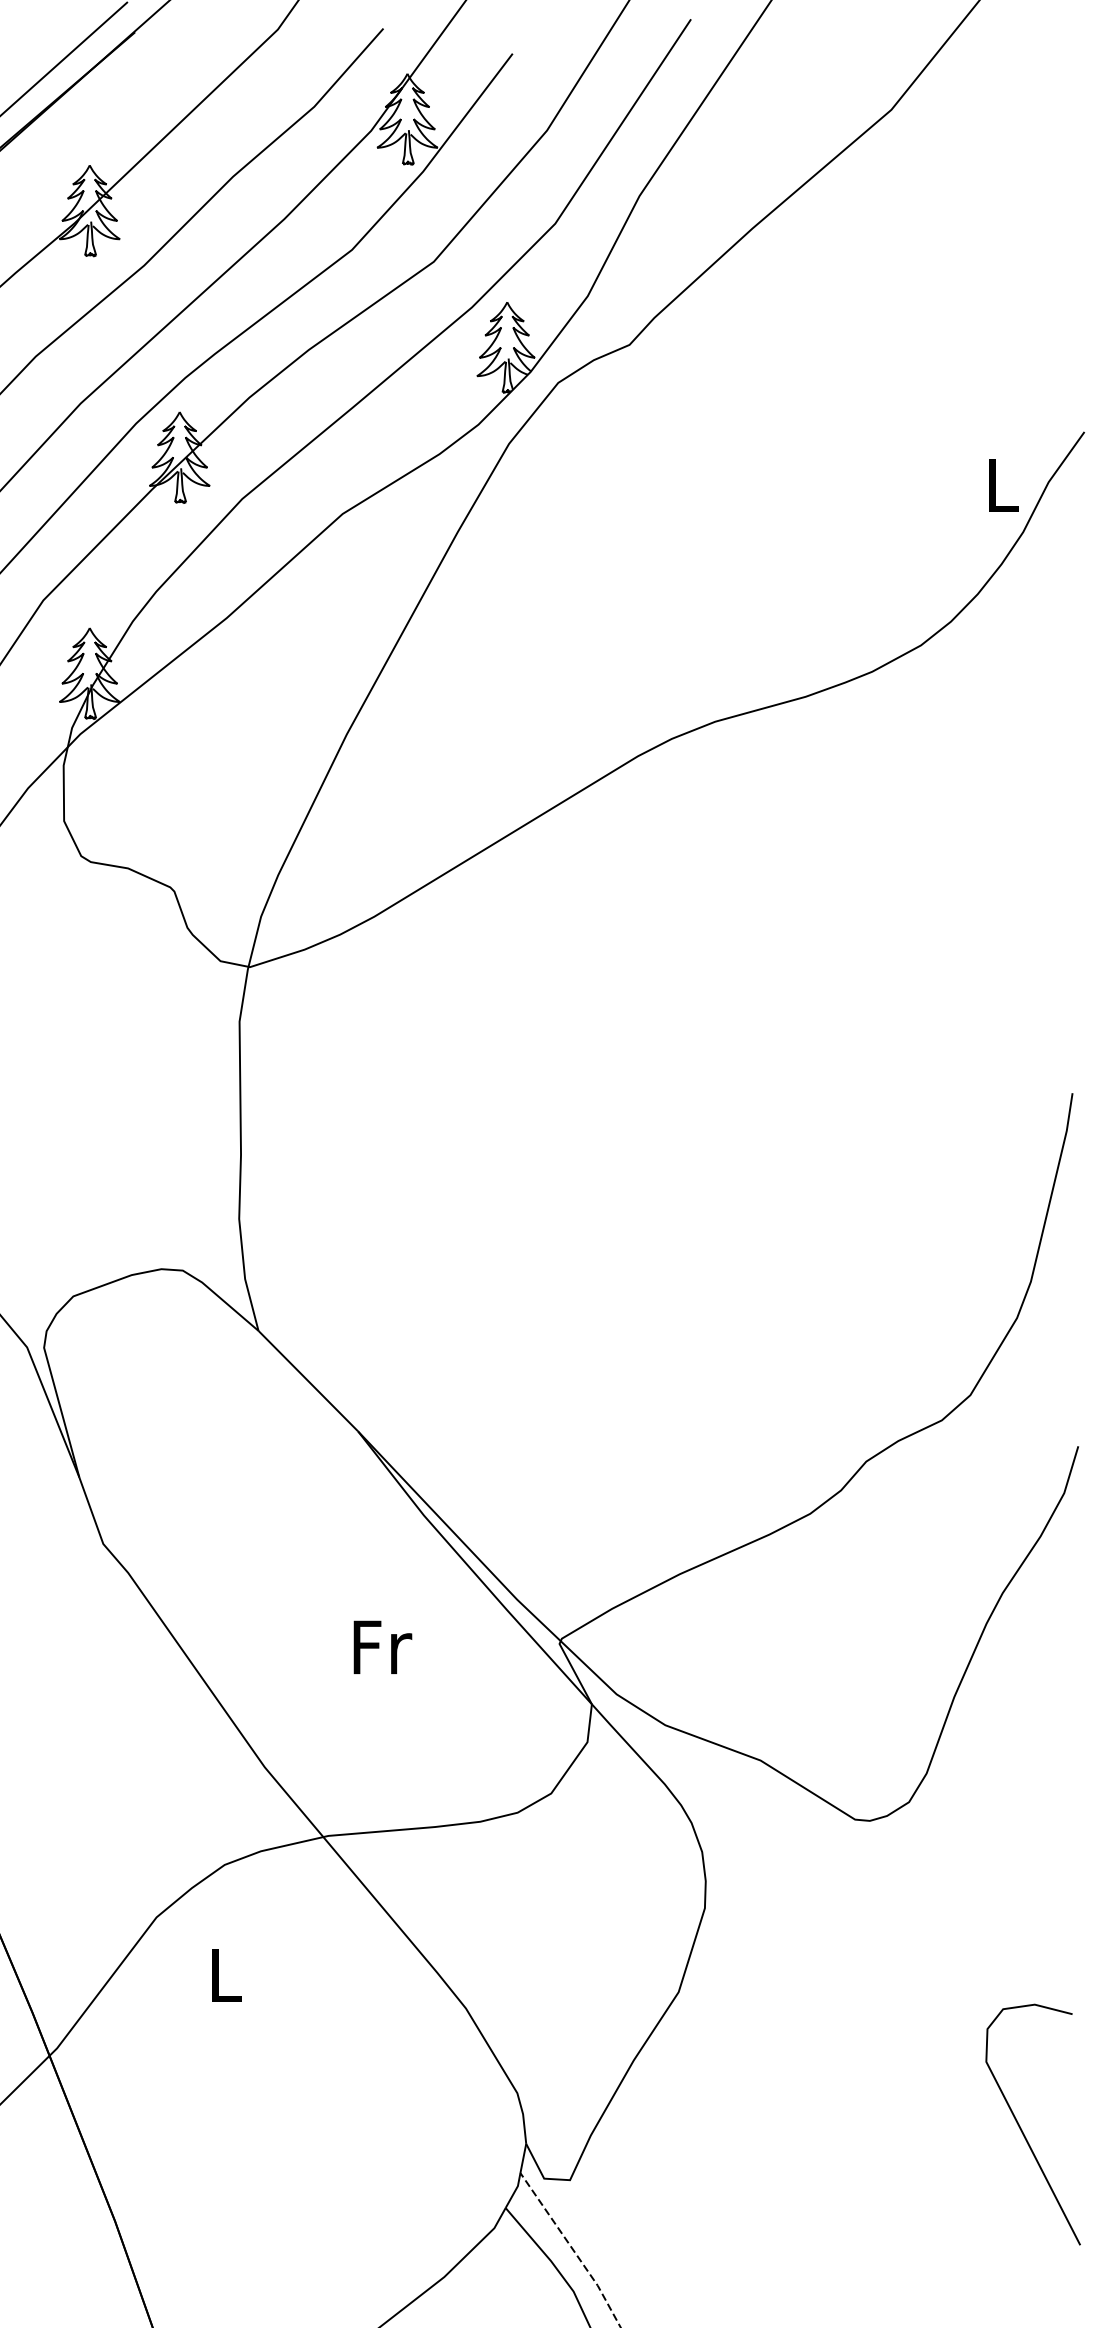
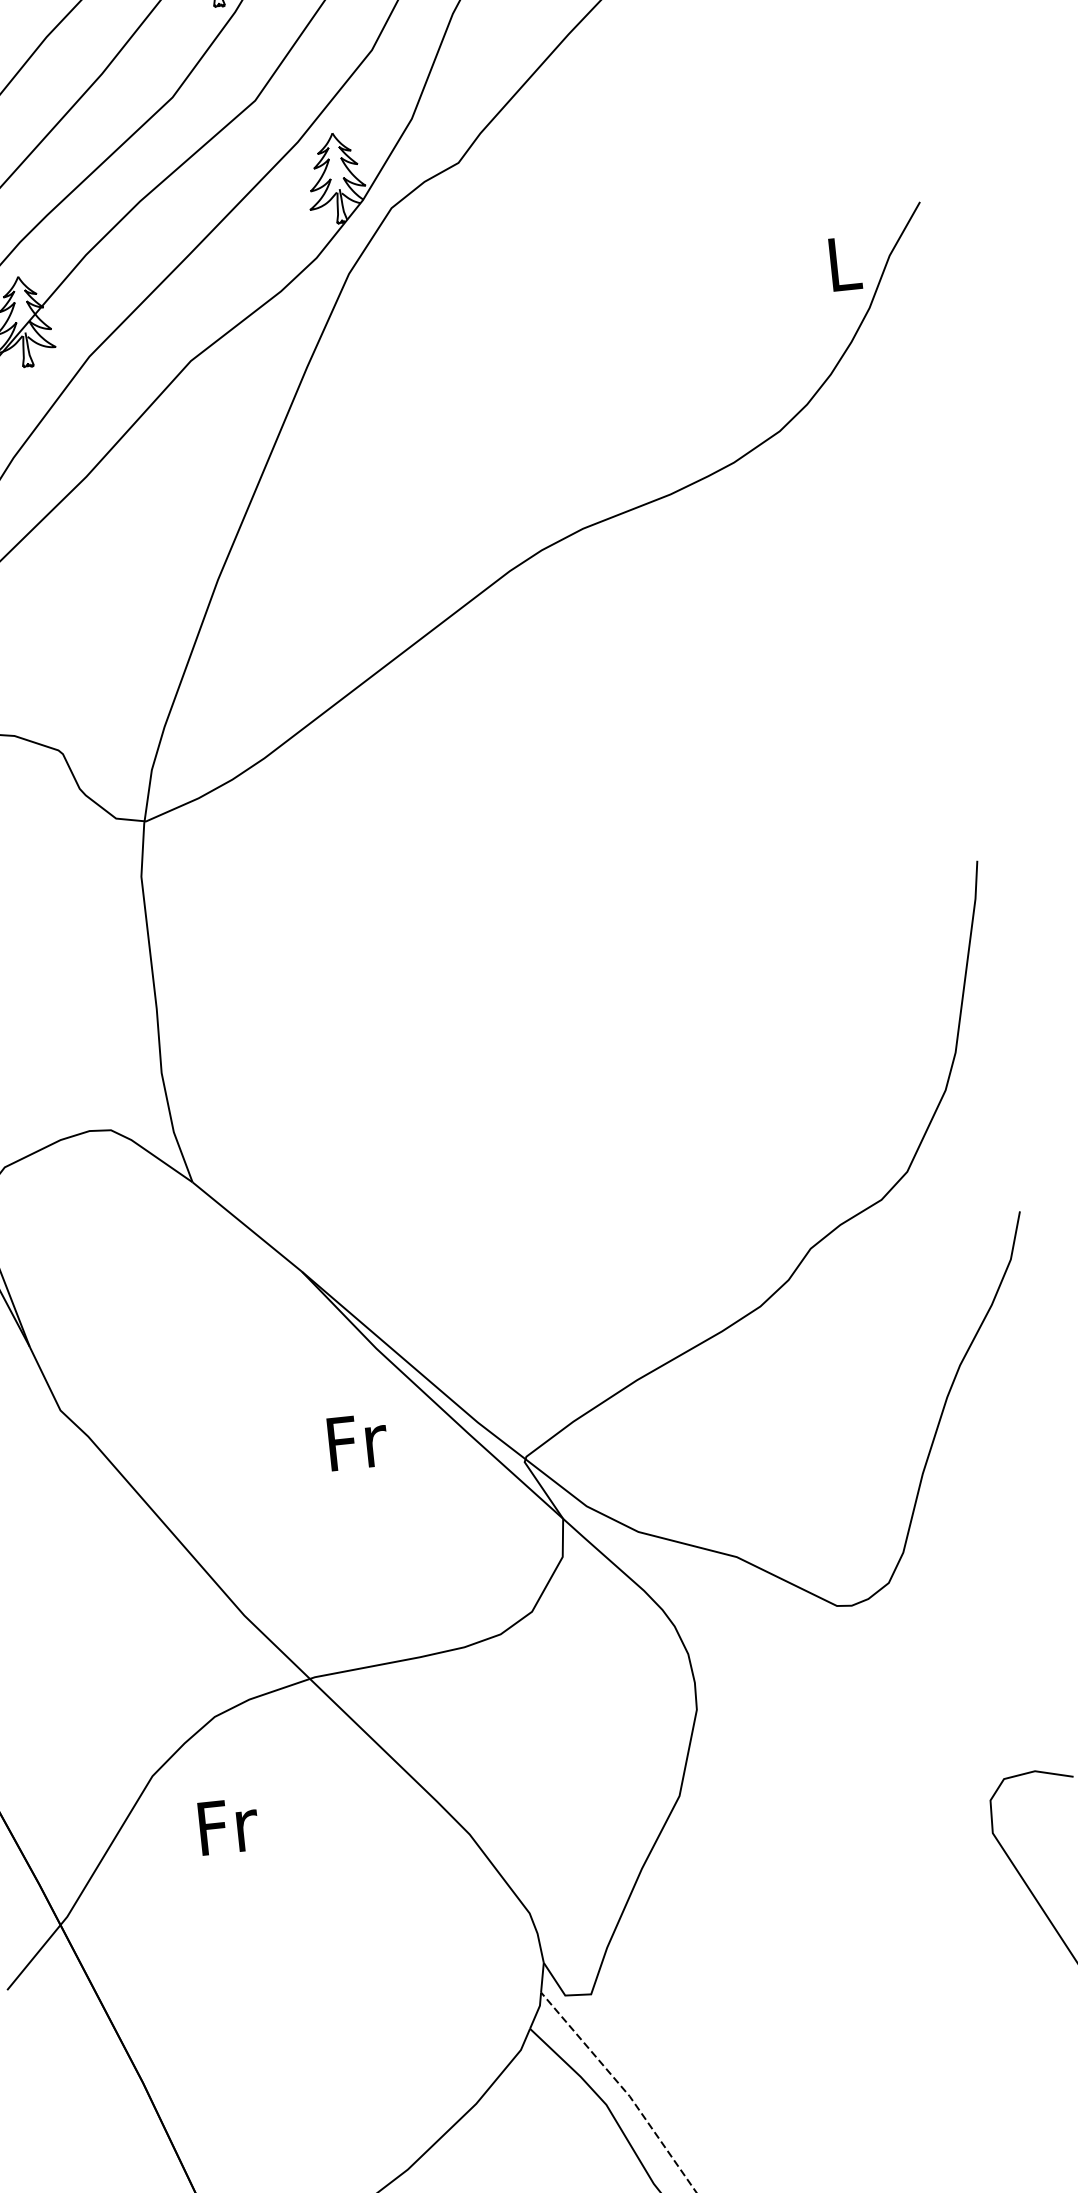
text: (382, 1646) -> (357, 1441), moved
text: (227, 1974) -> (228, 1825), L -> Fr

